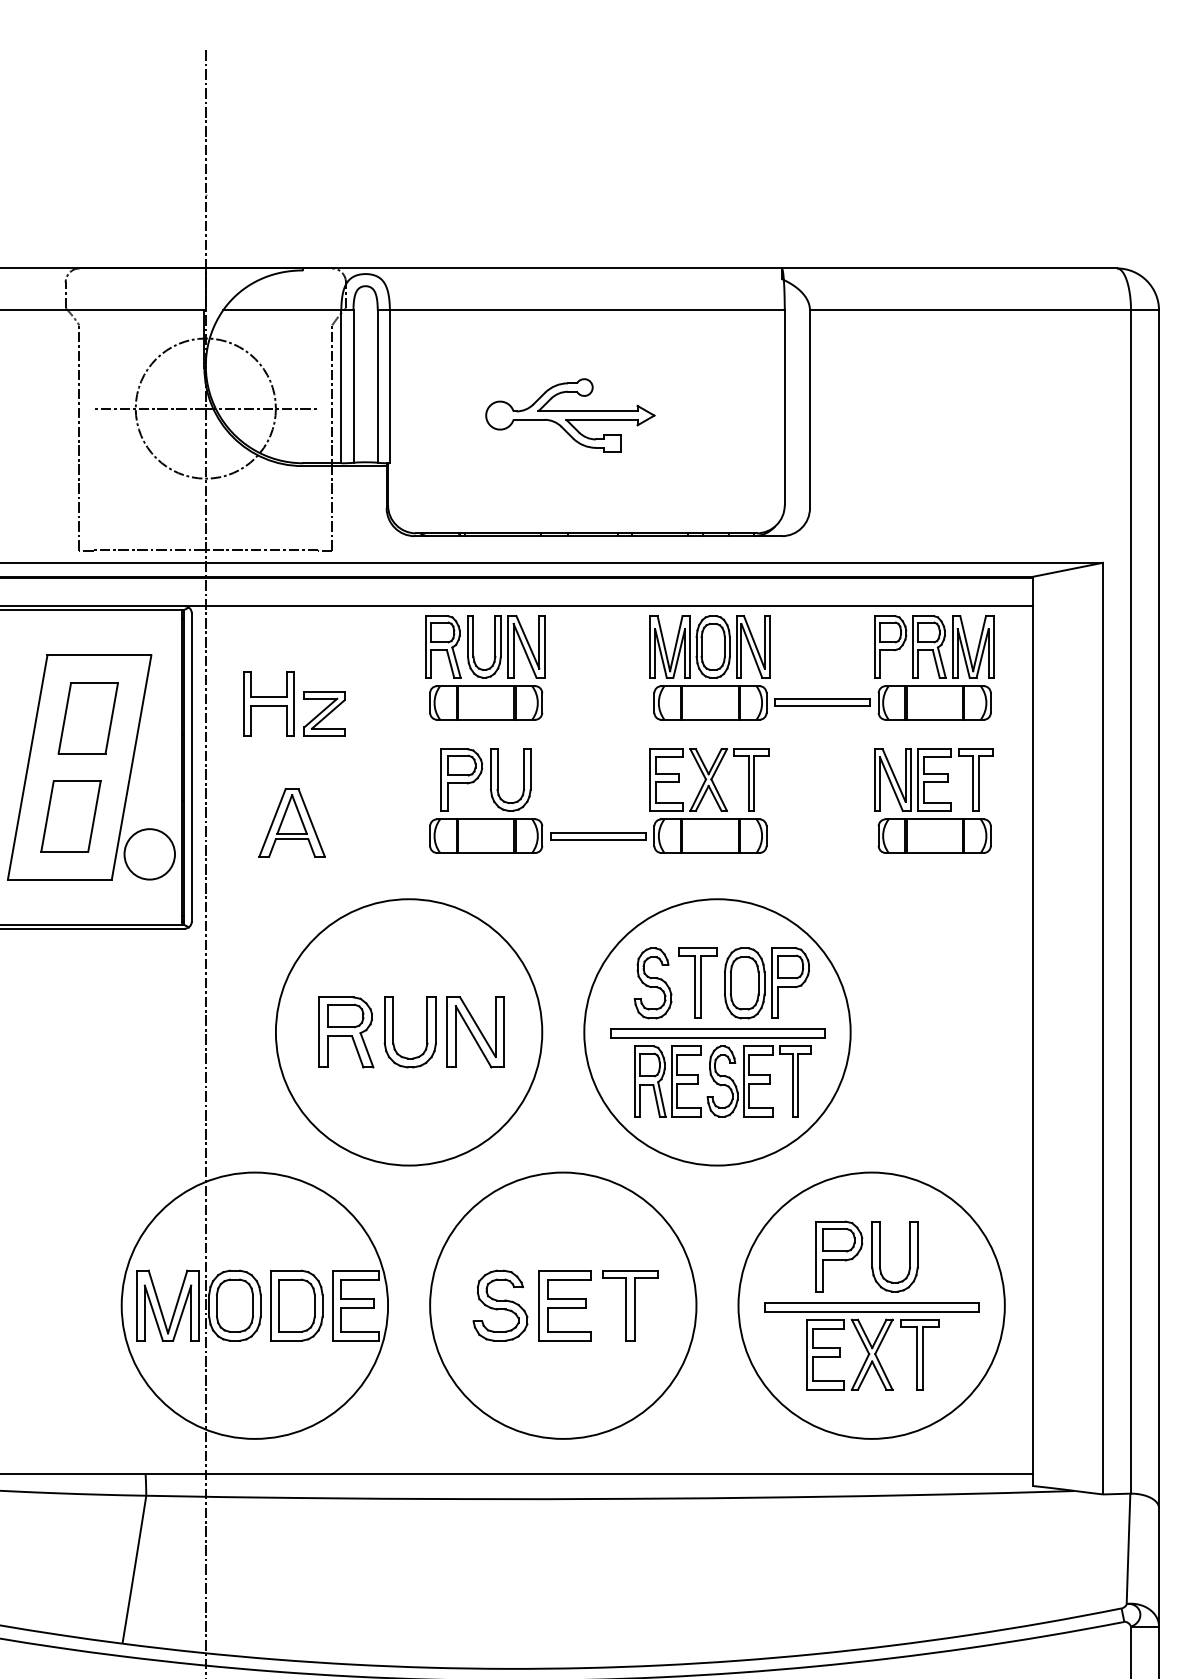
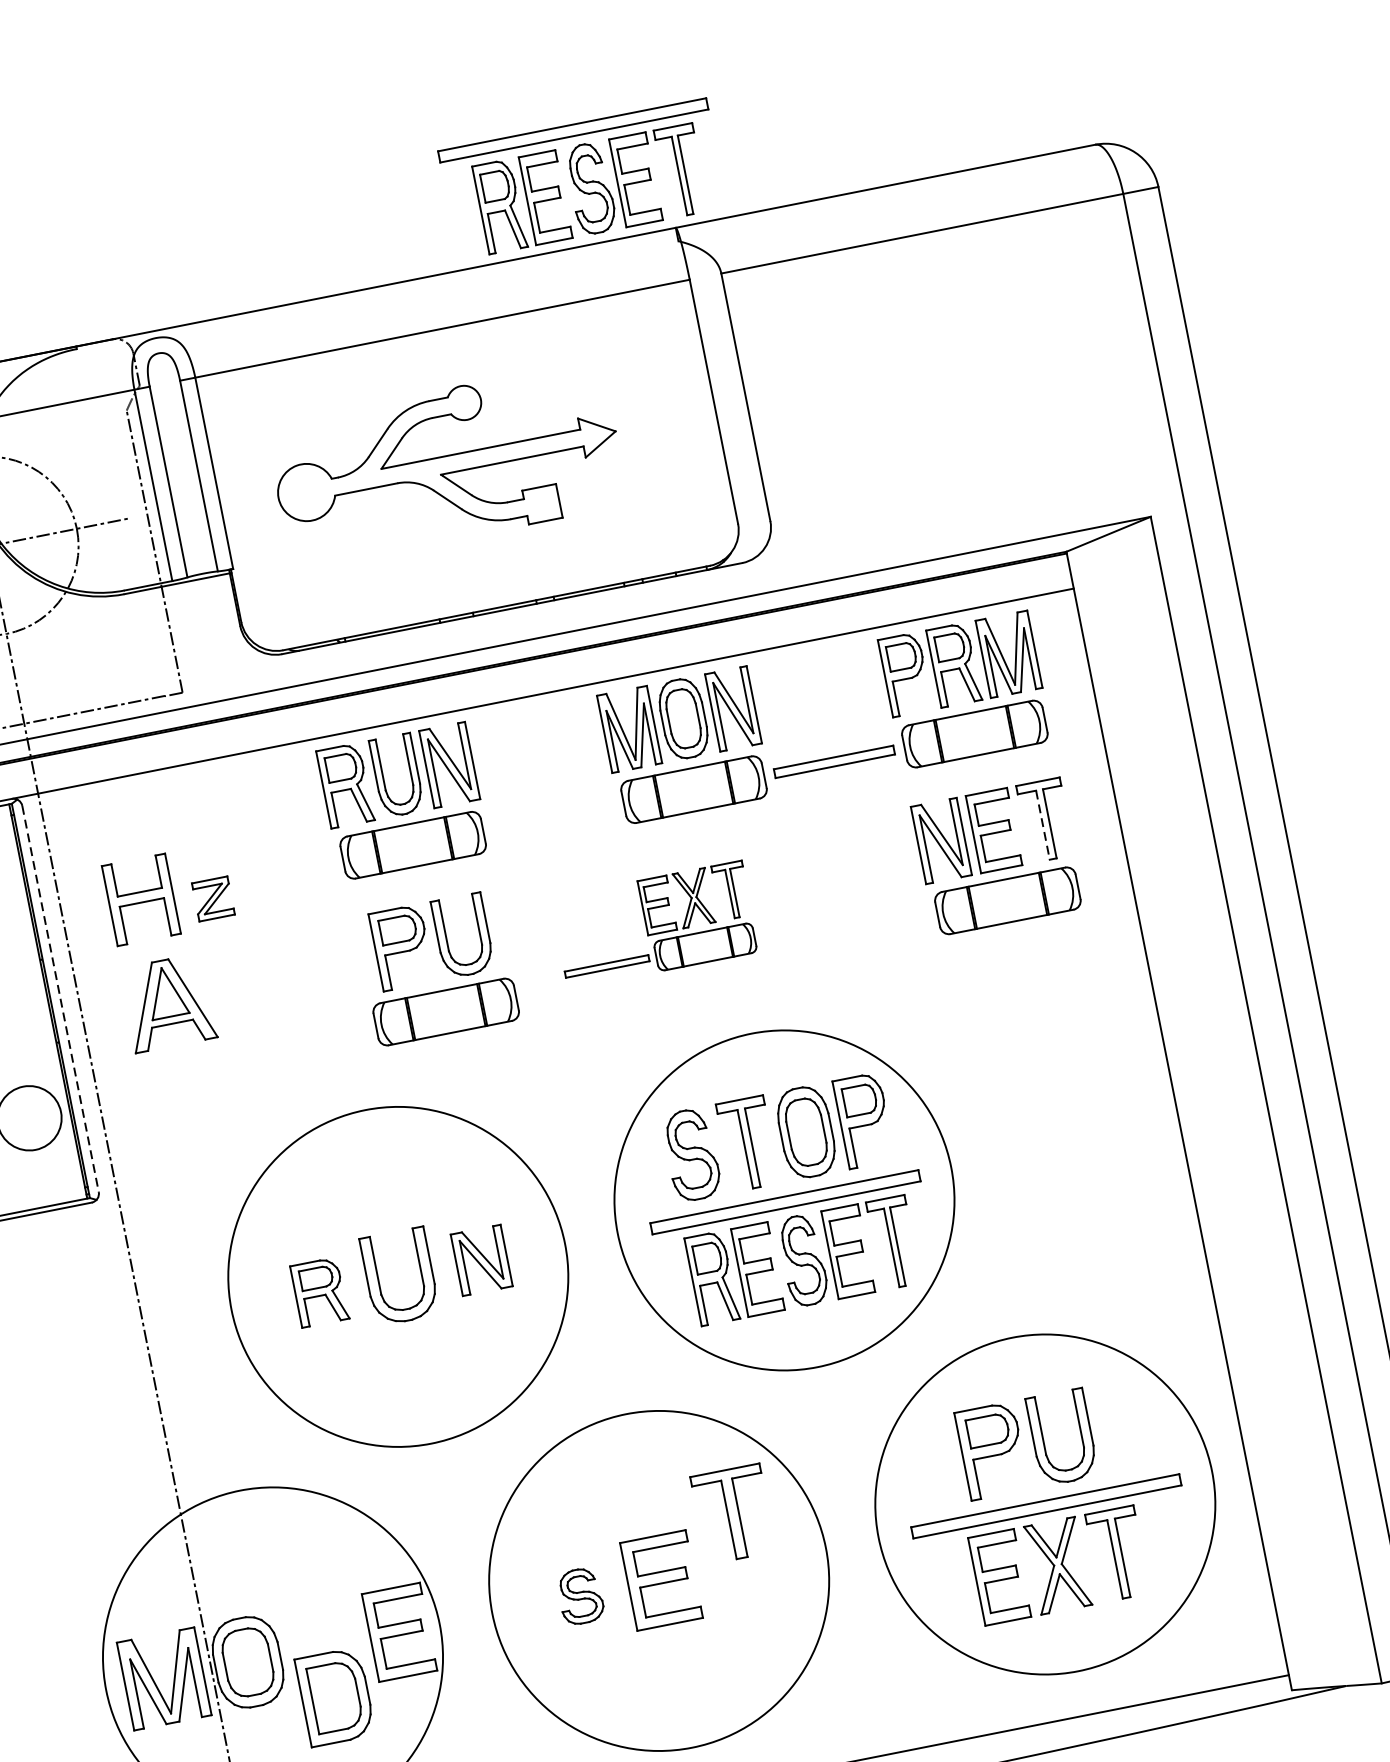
part: (717, 216) -> (582, 178), added
part: (570, 415) -> (447, 464), size x1.6
part: (324, 713) -> (213, 898), size x0.7
line: (191, 767) -> (60, 999), solid -> dashed
line: (973, 783) -> (1043, 825), solid -> dashed
part: (659, 800) -> (654, 924), size x0.7
part: (291, 822) -> (167, 1002), moved
part: (346, 1032) -> (319, 1292), size x0.7
part: (475, 1032) -> (481, 1260), size x0.7
part: (296, 1305) -> (334, 1696), moved
part: (500, 1305) -> (580, 1596), size x0.6
part: (630, 1305) -> (733, 1513), moved

